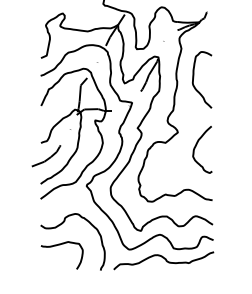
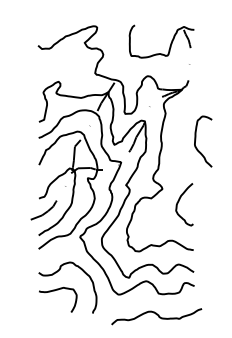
curve: (194, 77) -> (196, 139), moved
curve: (163, 259) -> (156, 315), moved

